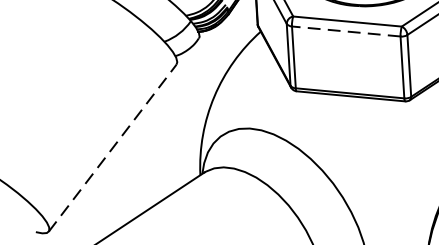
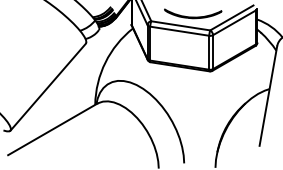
line: (345, 31) -> (179, 31), dashed -> solid
line: (113, 148) -> (48, 87), dashed -> solid

